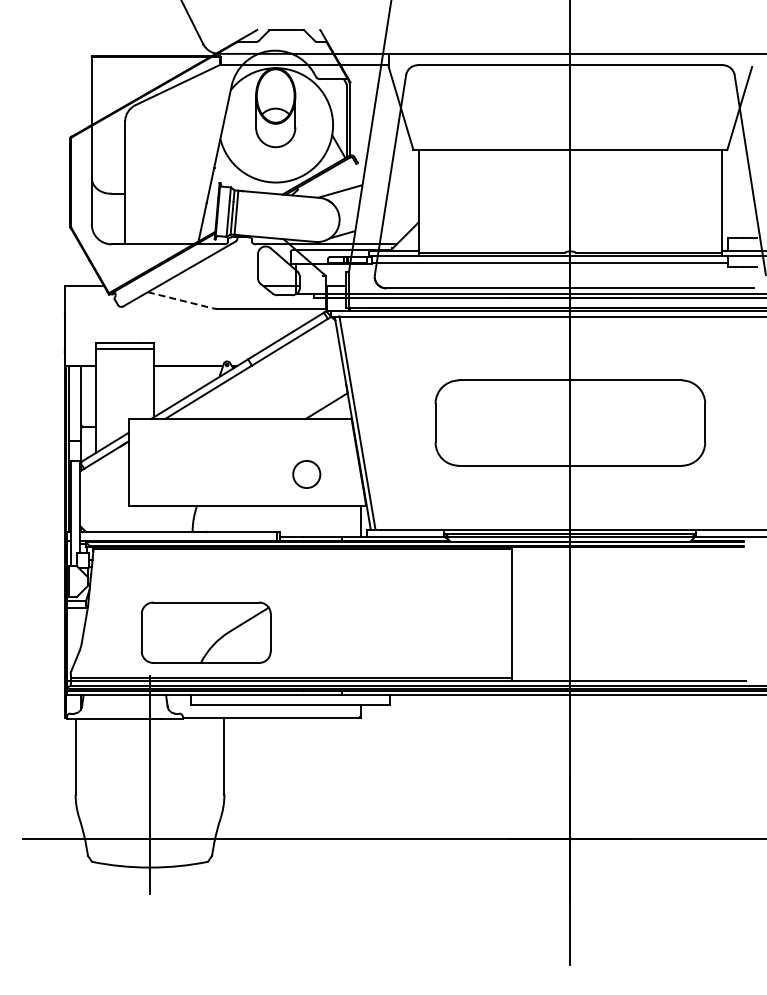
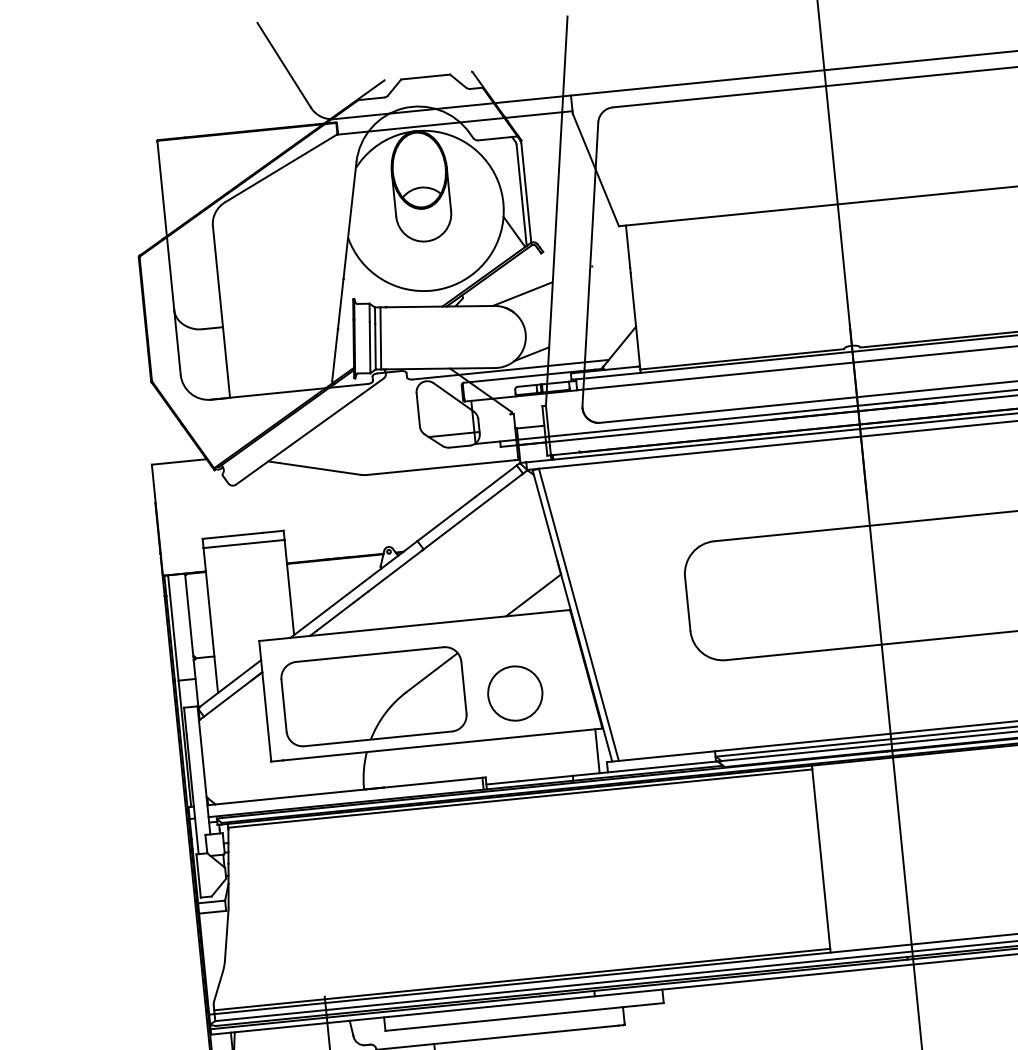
line: (180, 300) -> (314, 468), dashed -> solid
circle: (306, 474) -> (514, 693), size x1.43
part: (205, 632) -> (372, 696), moved

